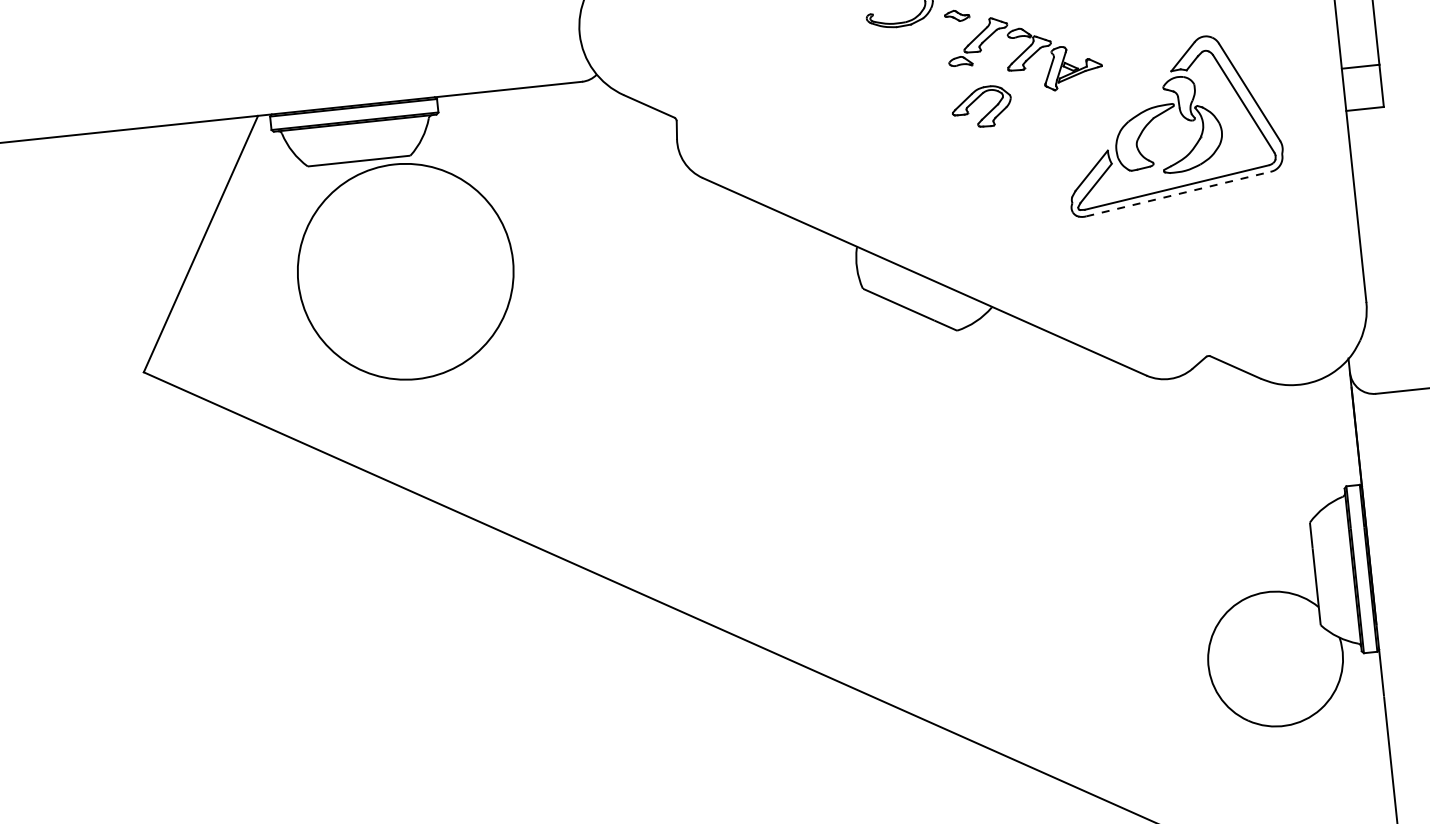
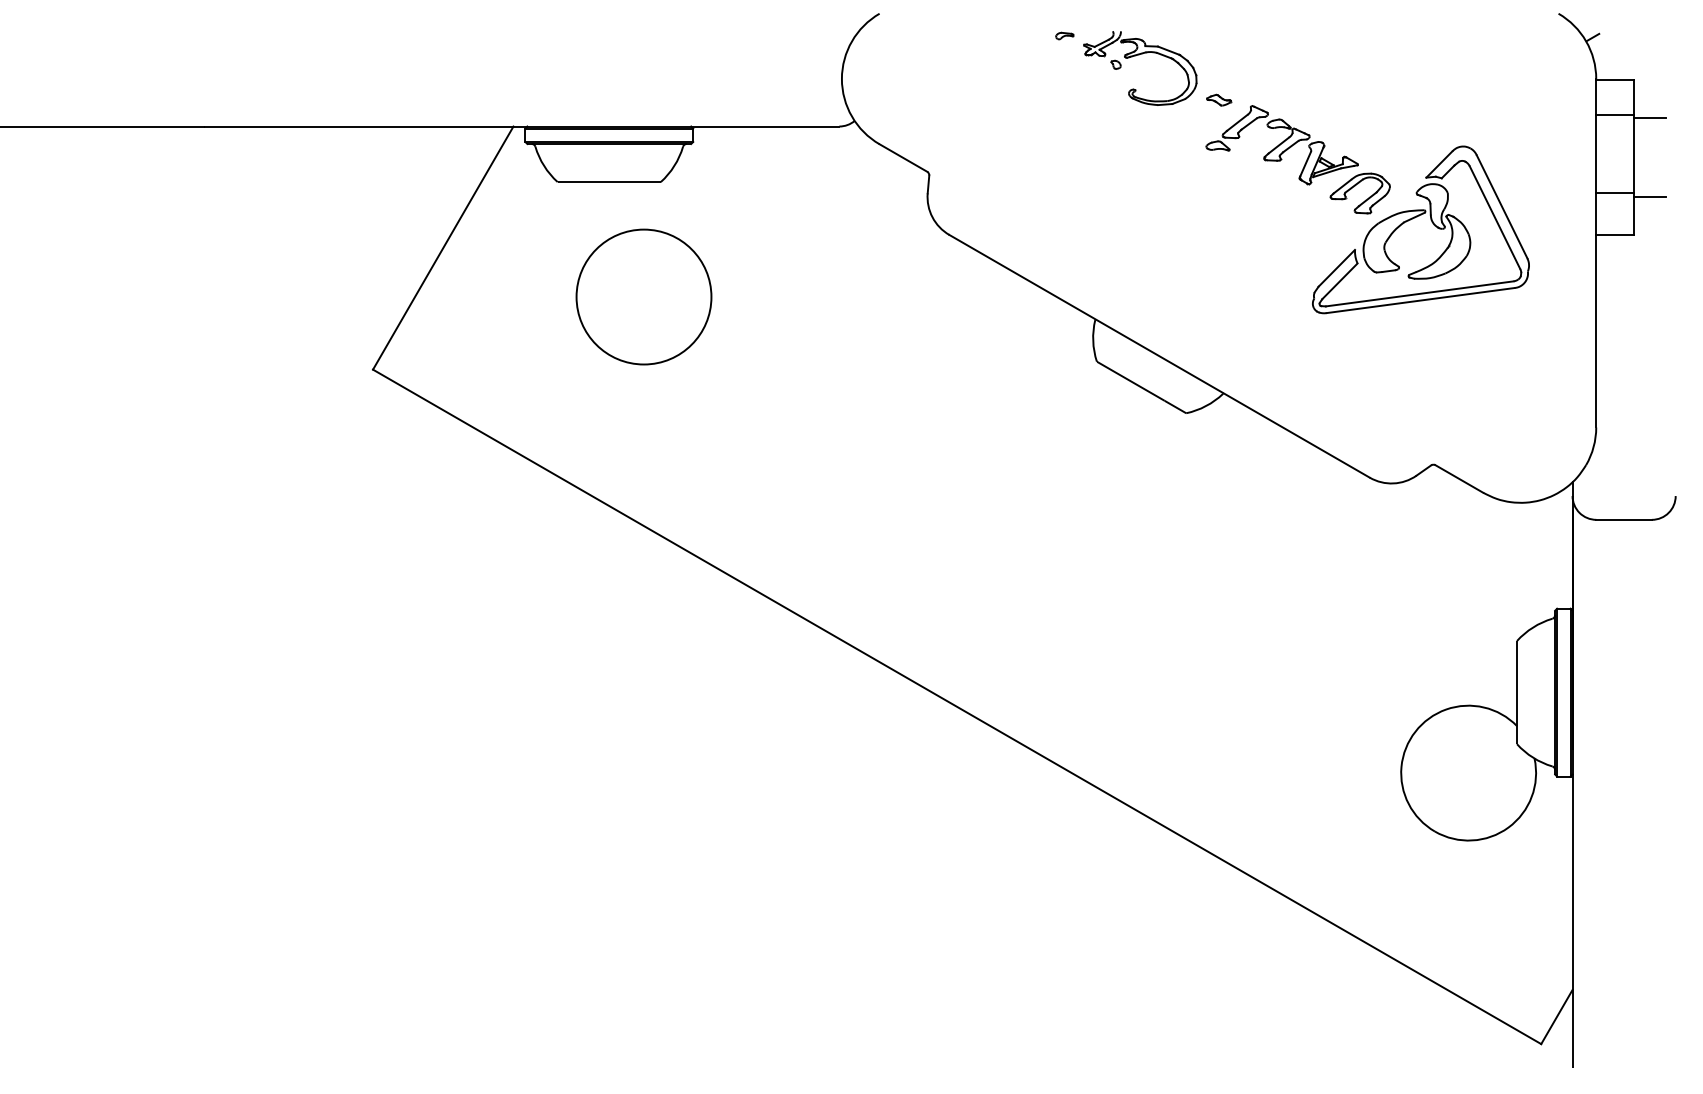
line: (1395, 67) -> (1649, 197), added
part: (976, 100) -> (1355, 186), moved
line: (1178, 194) -> (1420, 300), dashed -> solid
circle: (405, 271) -> (643, 296), size x0.62

